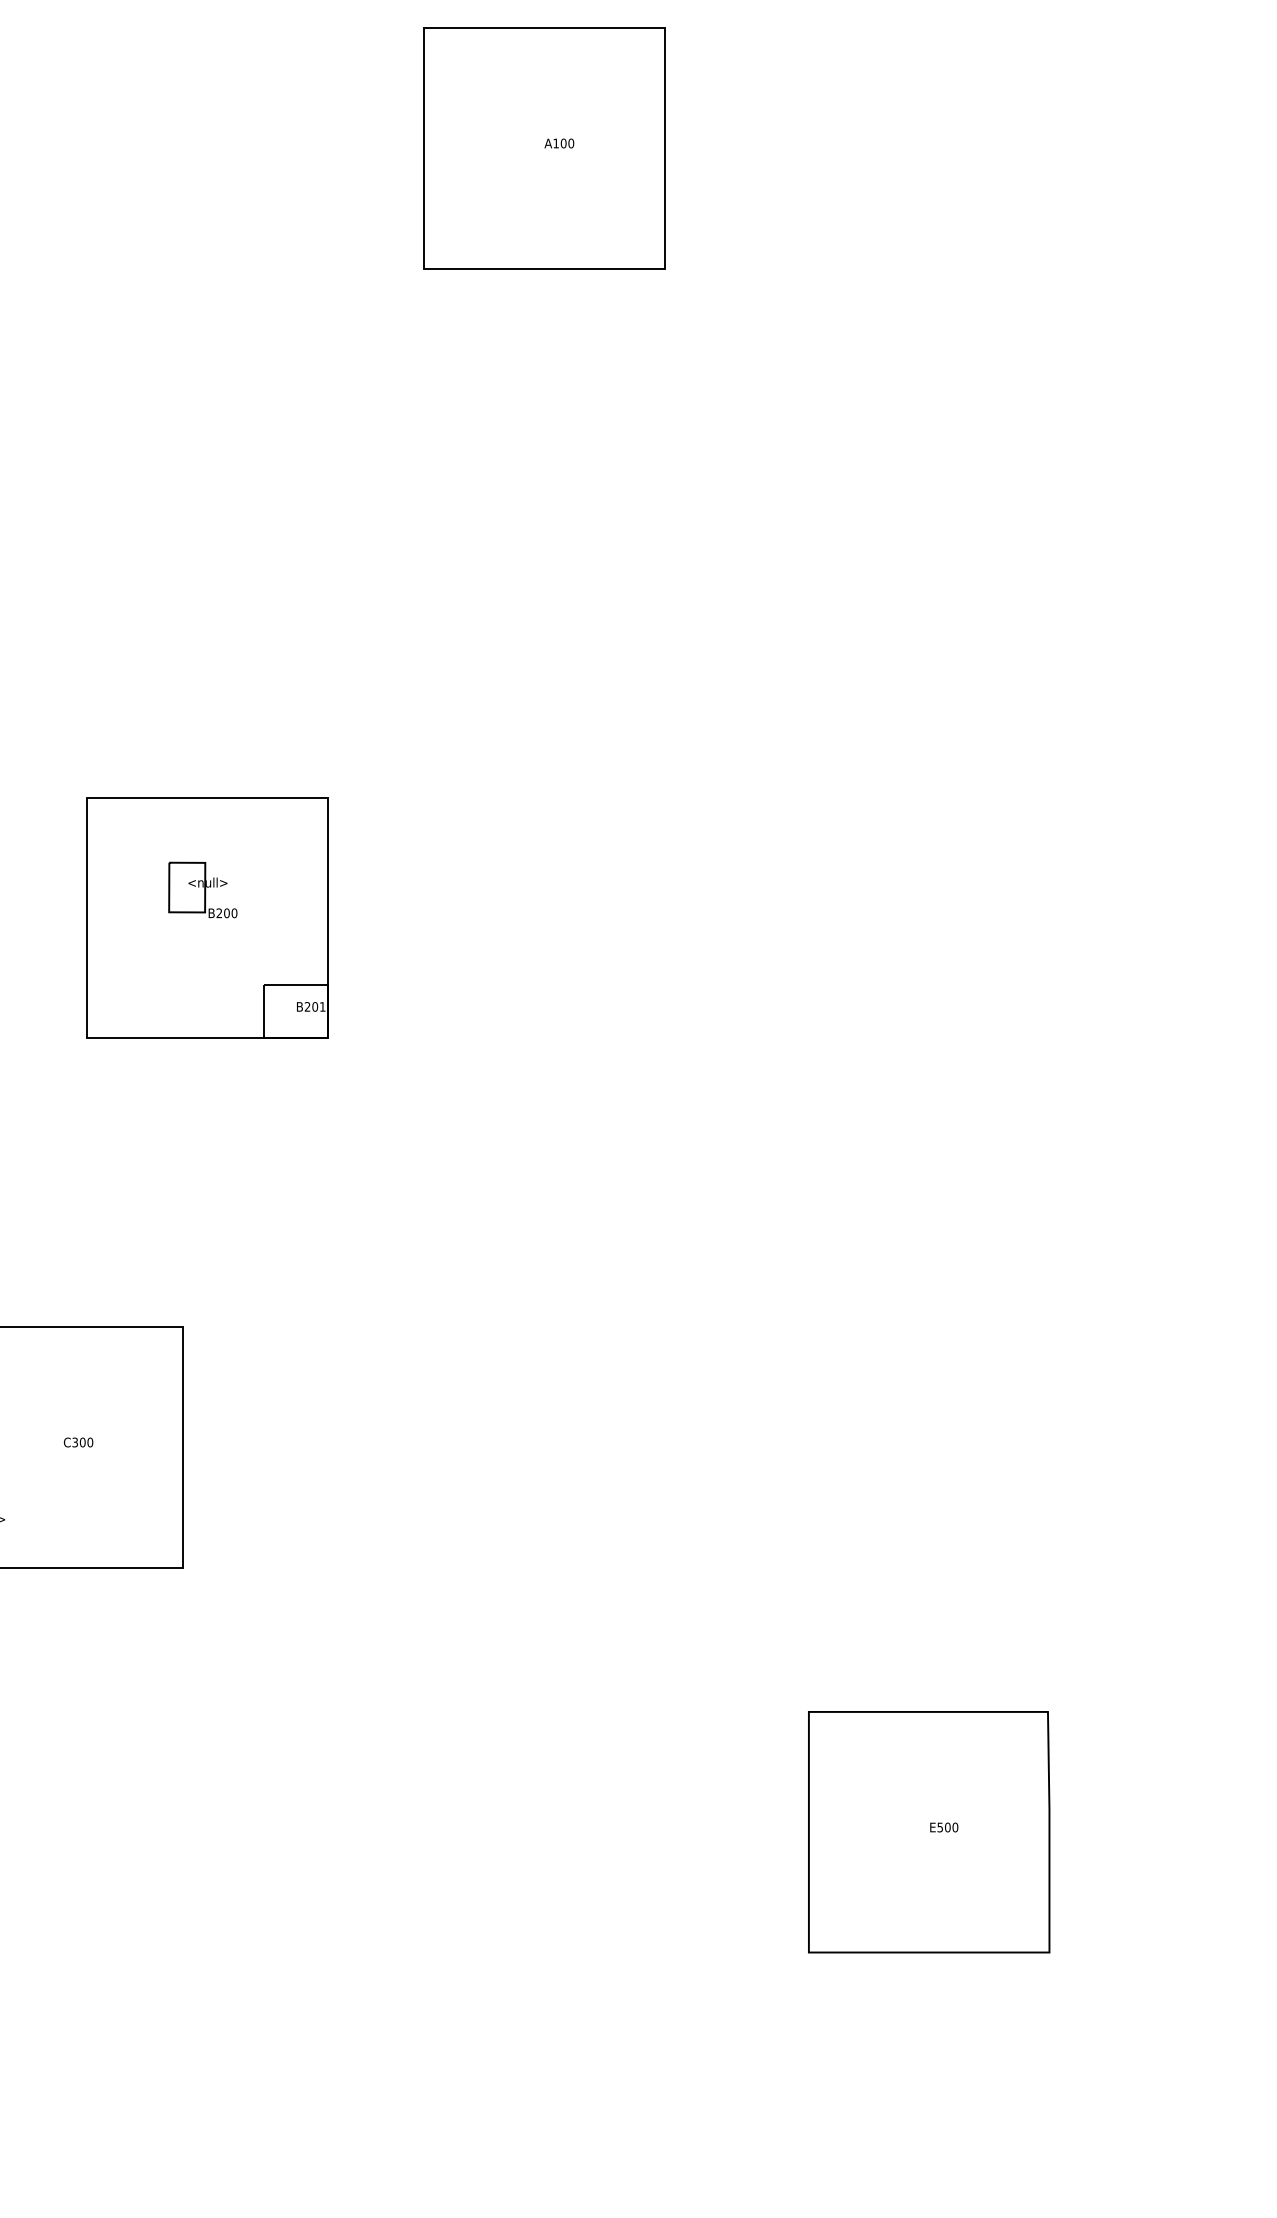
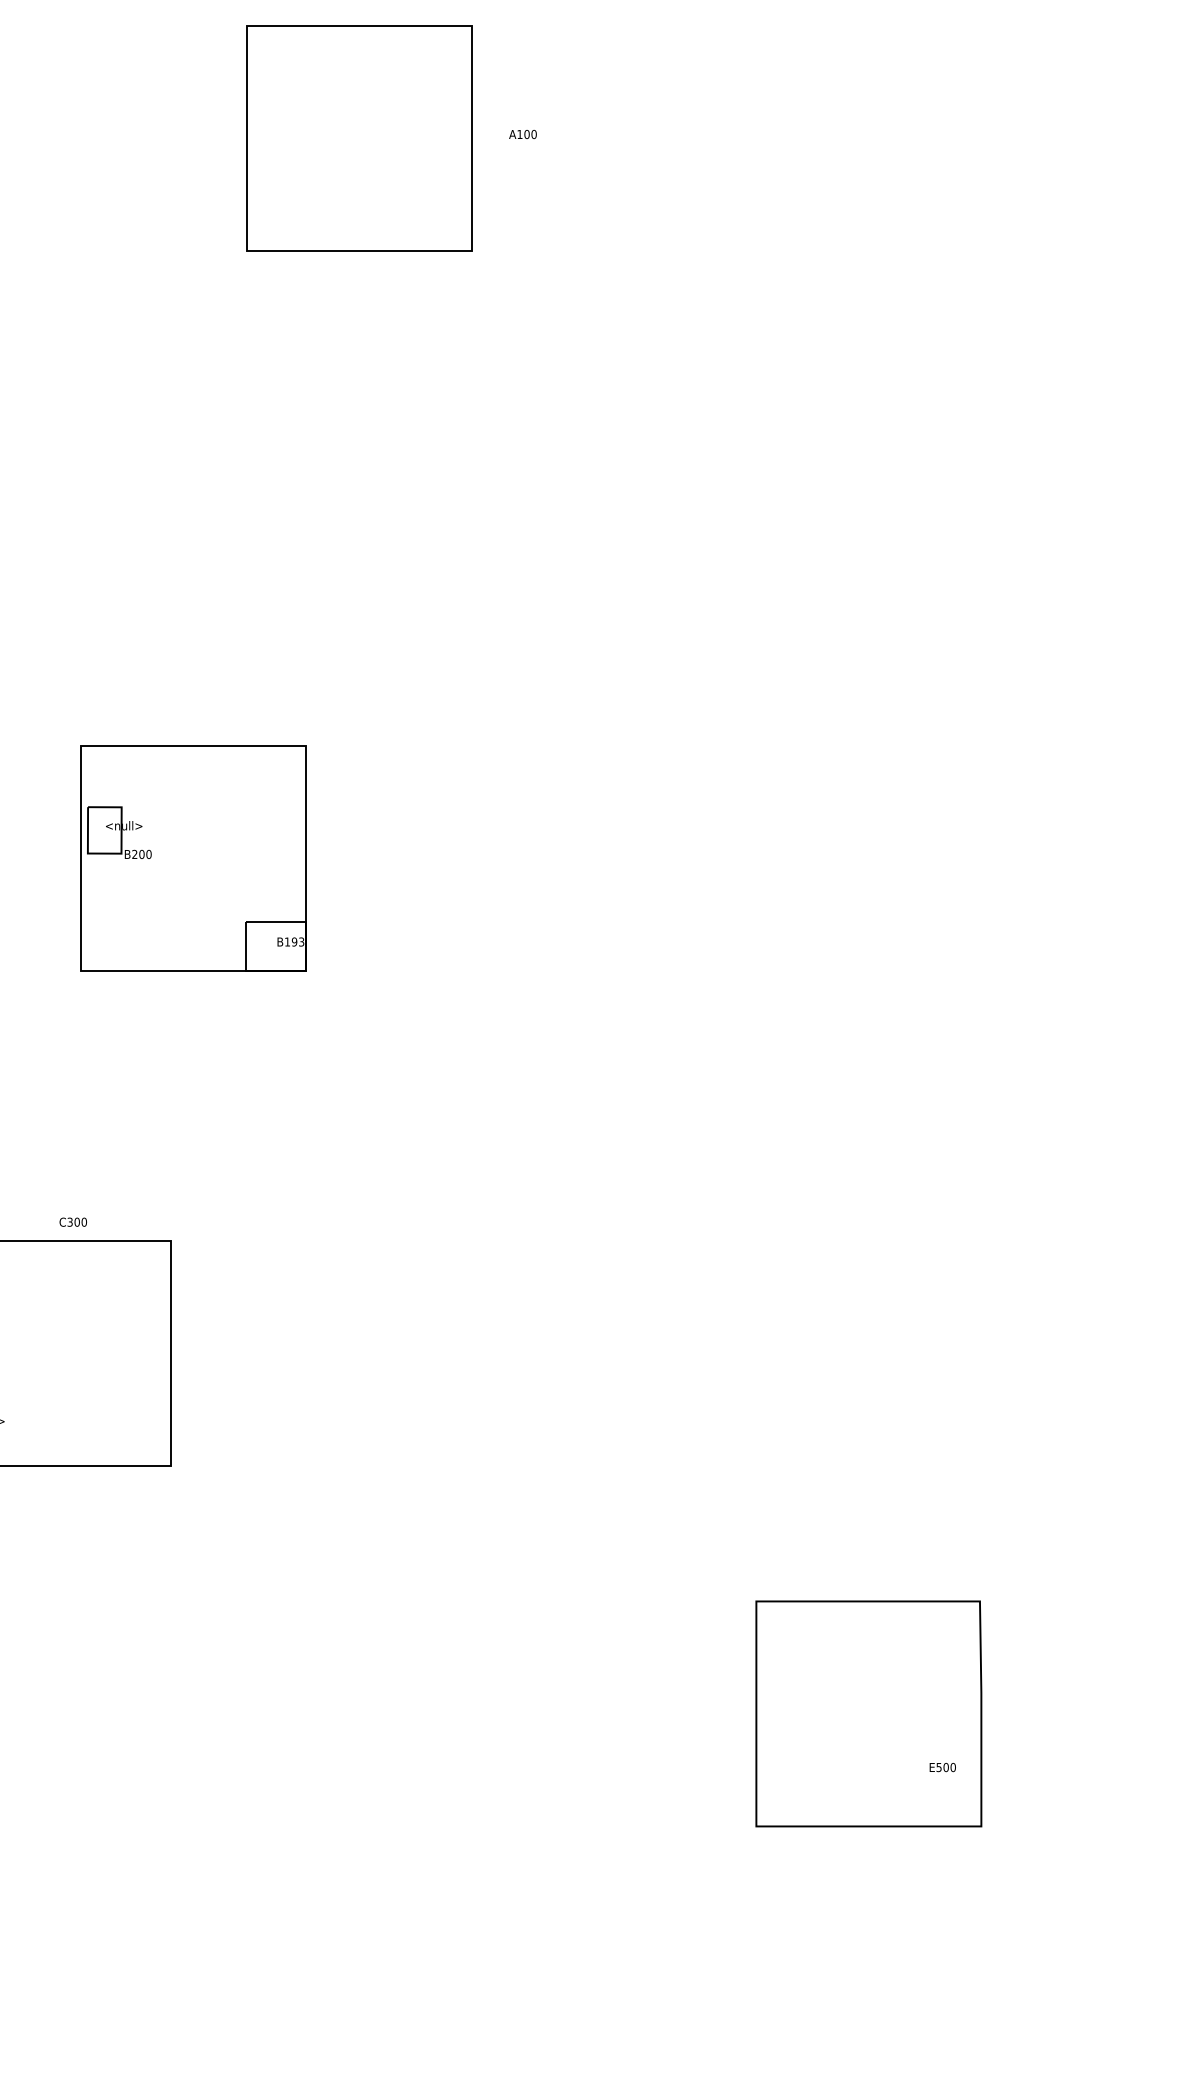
part: (544, 148) -> (359, 139), moved
part: (202, 889) -> (119, 832), moved
text: (314, 1006) -> (293, 941), B201 -> B193
text: (78, 1442) -> (73, 1222), moved
text: (944, 1827) -> (943, 1767), moved

